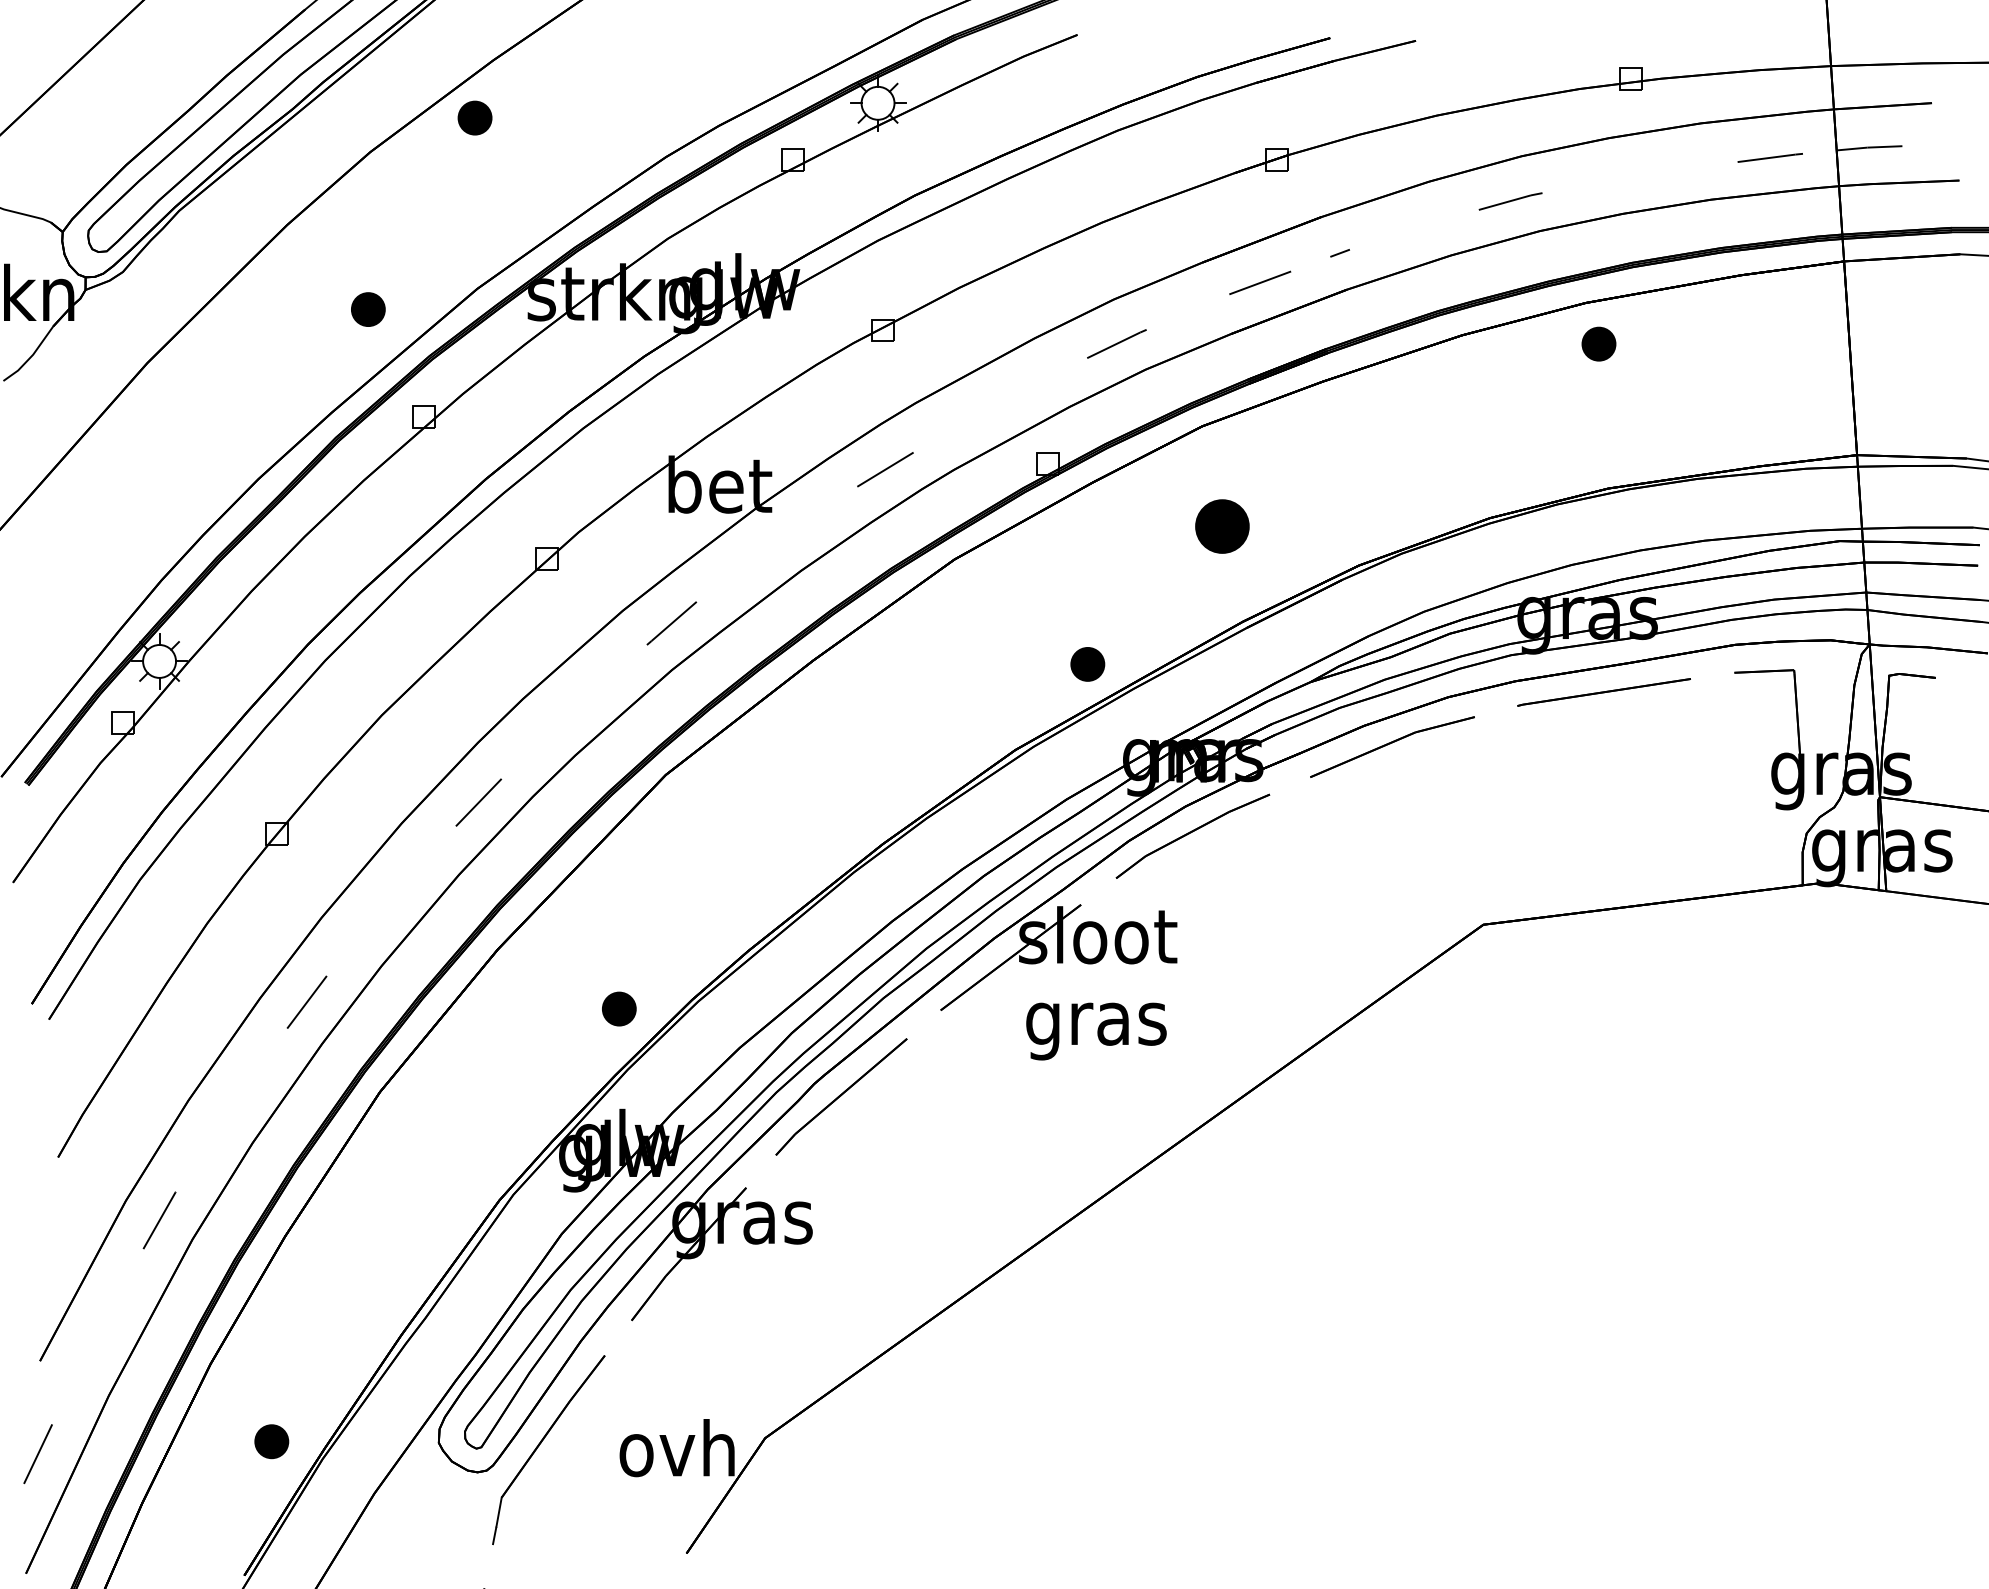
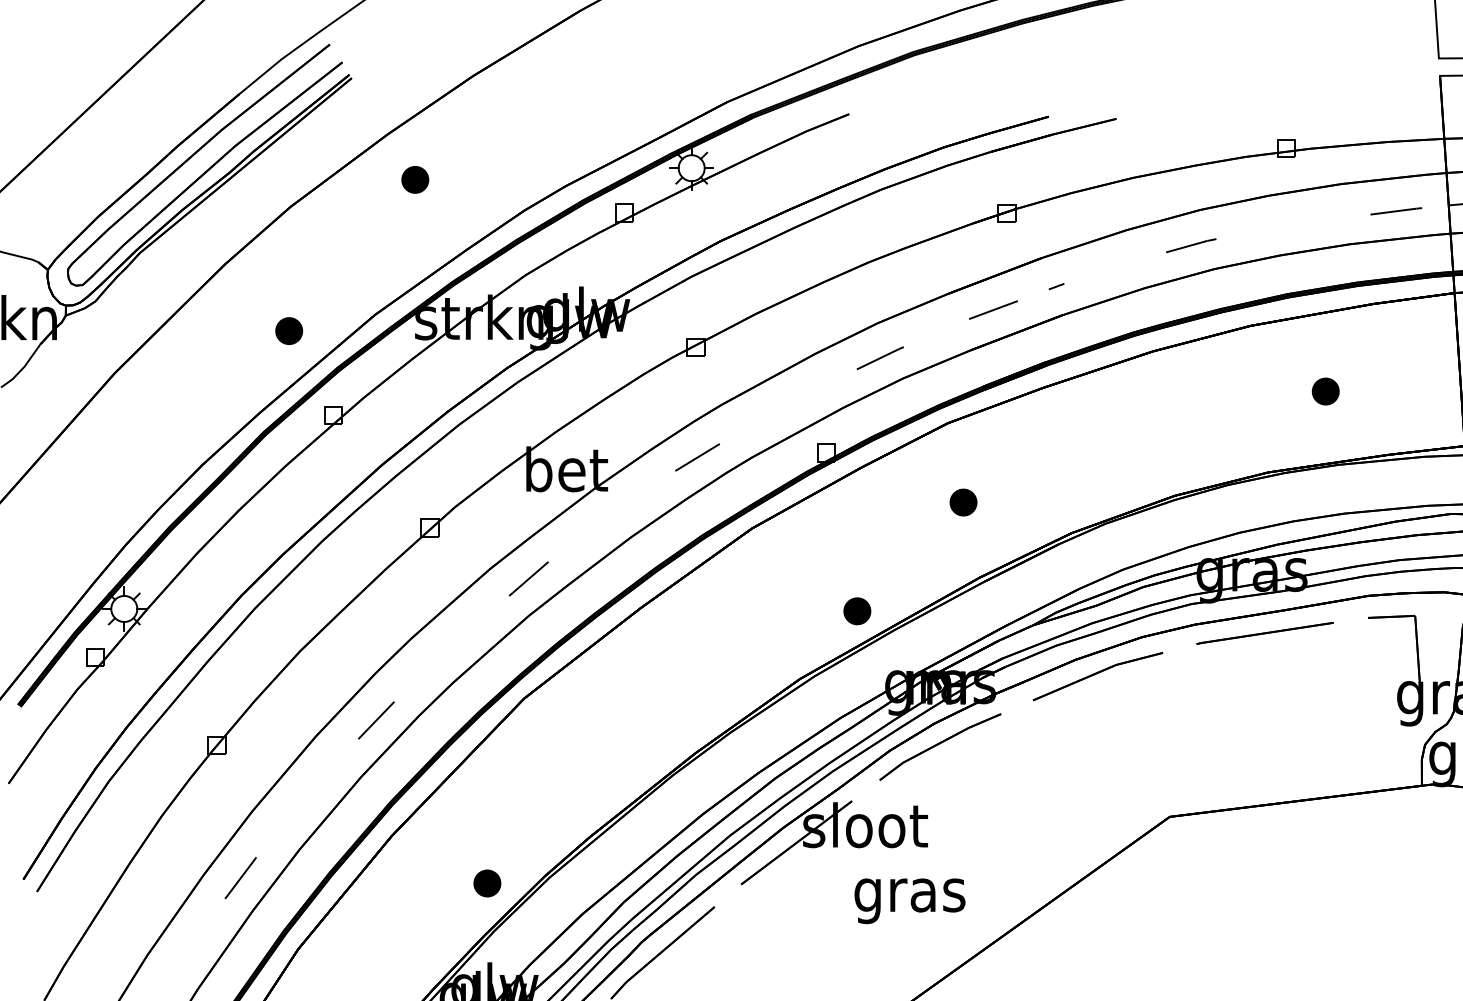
part: (474, 117) -> (414, 179), moved
part: (1598, 343) -> (1325, 391), moved
part: (1221, 526) -> (962, 502), size x0.62
text: (1096, 1031) -> (910, 901), moved

